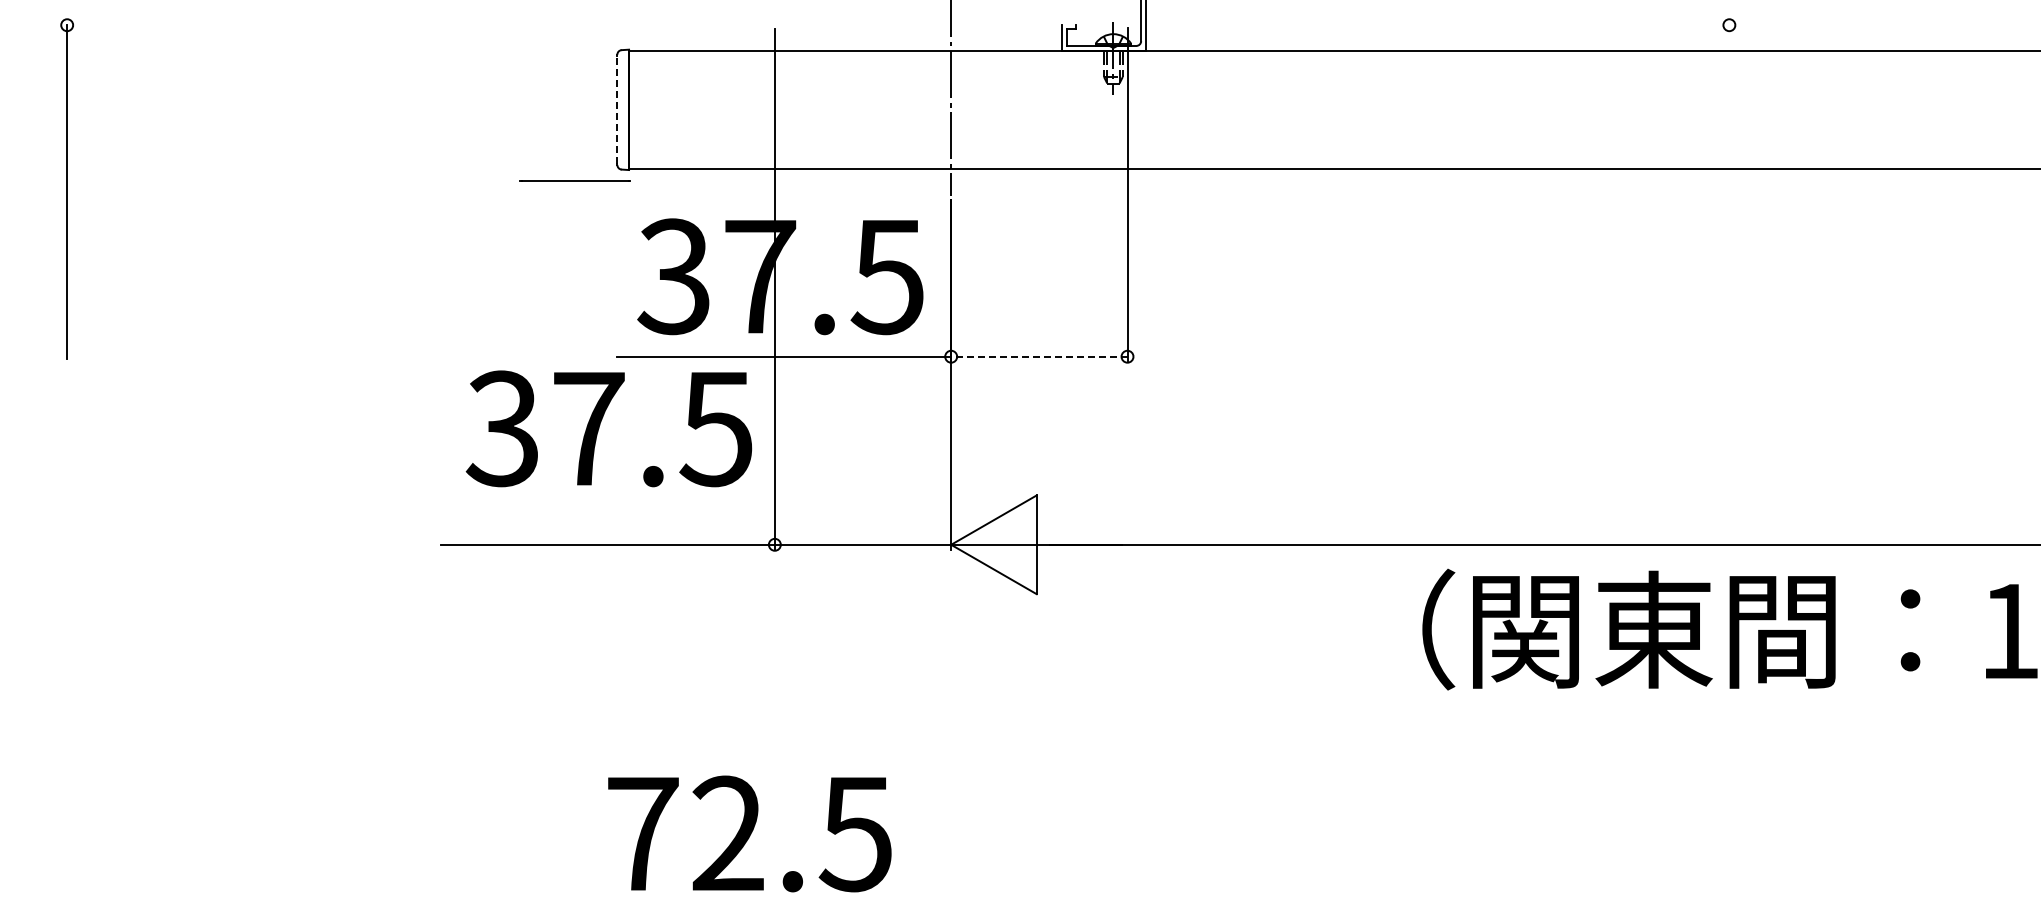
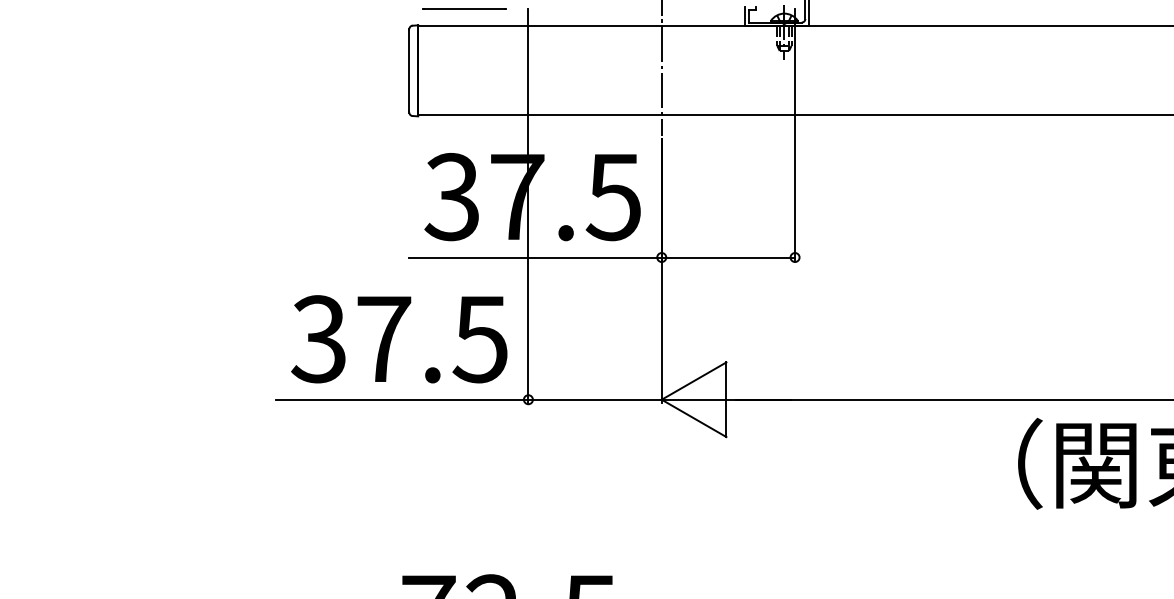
line: (617, 109) -> (409, 70), dashed -> solid
line: (574, 180) -> (463, 8), moved
line: (1038, 356) -> (727, 257), dashed -> solid
text: (608, 428) -> (398, 339), moved

